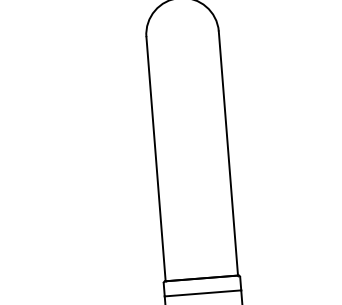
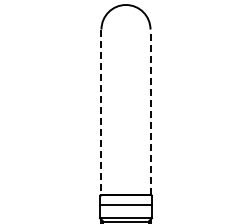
line: (228, 153) -> (150, 112), solid -> dashed
line: (156, 159) -> (101, 112), solid -> dashed

